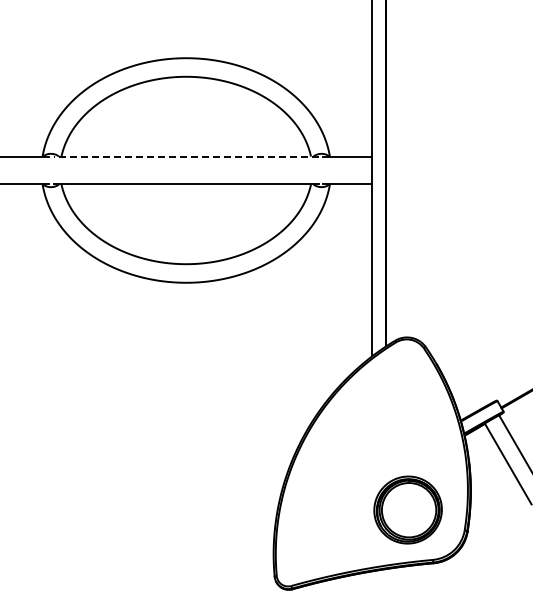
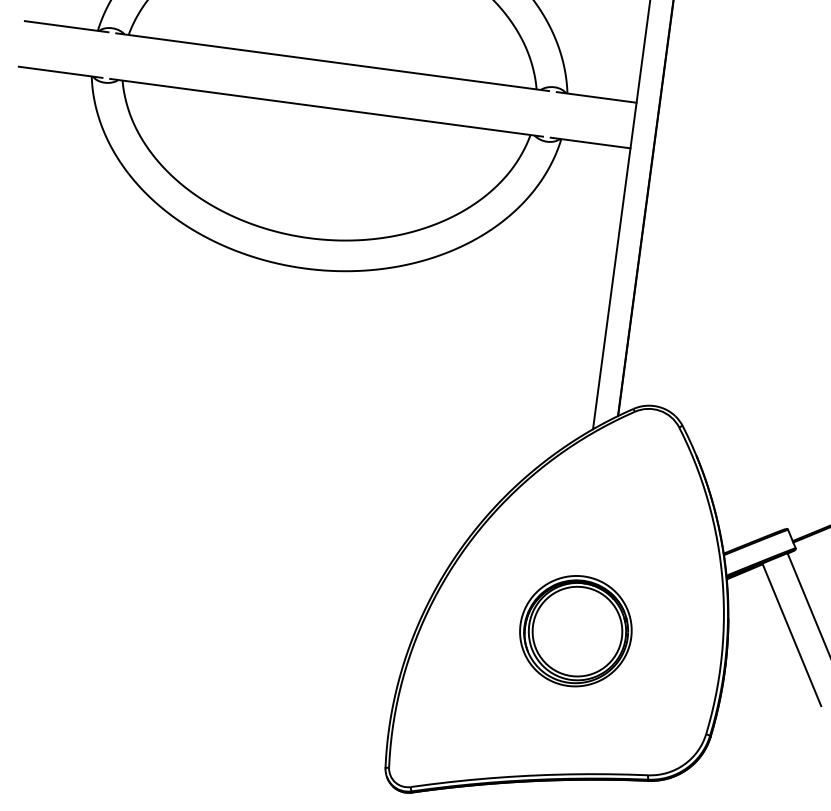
line: (185, 156) -> (331, 61), dashed -> solid
part: (407, 509) -> (575, 630), moved

